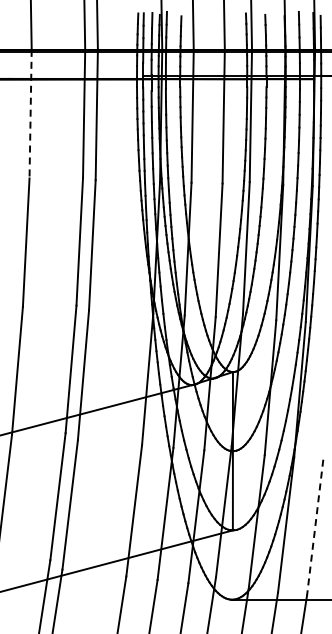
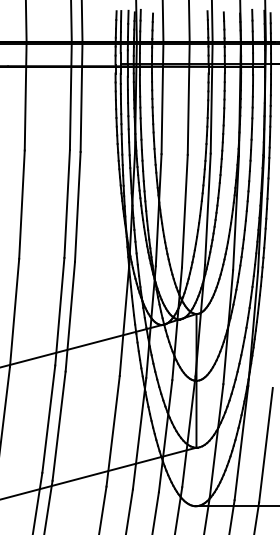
line: (30, 114) -> (25, 96), dashed -> solid
line: (315, 528) -> (266, 446), dashed -> solid

